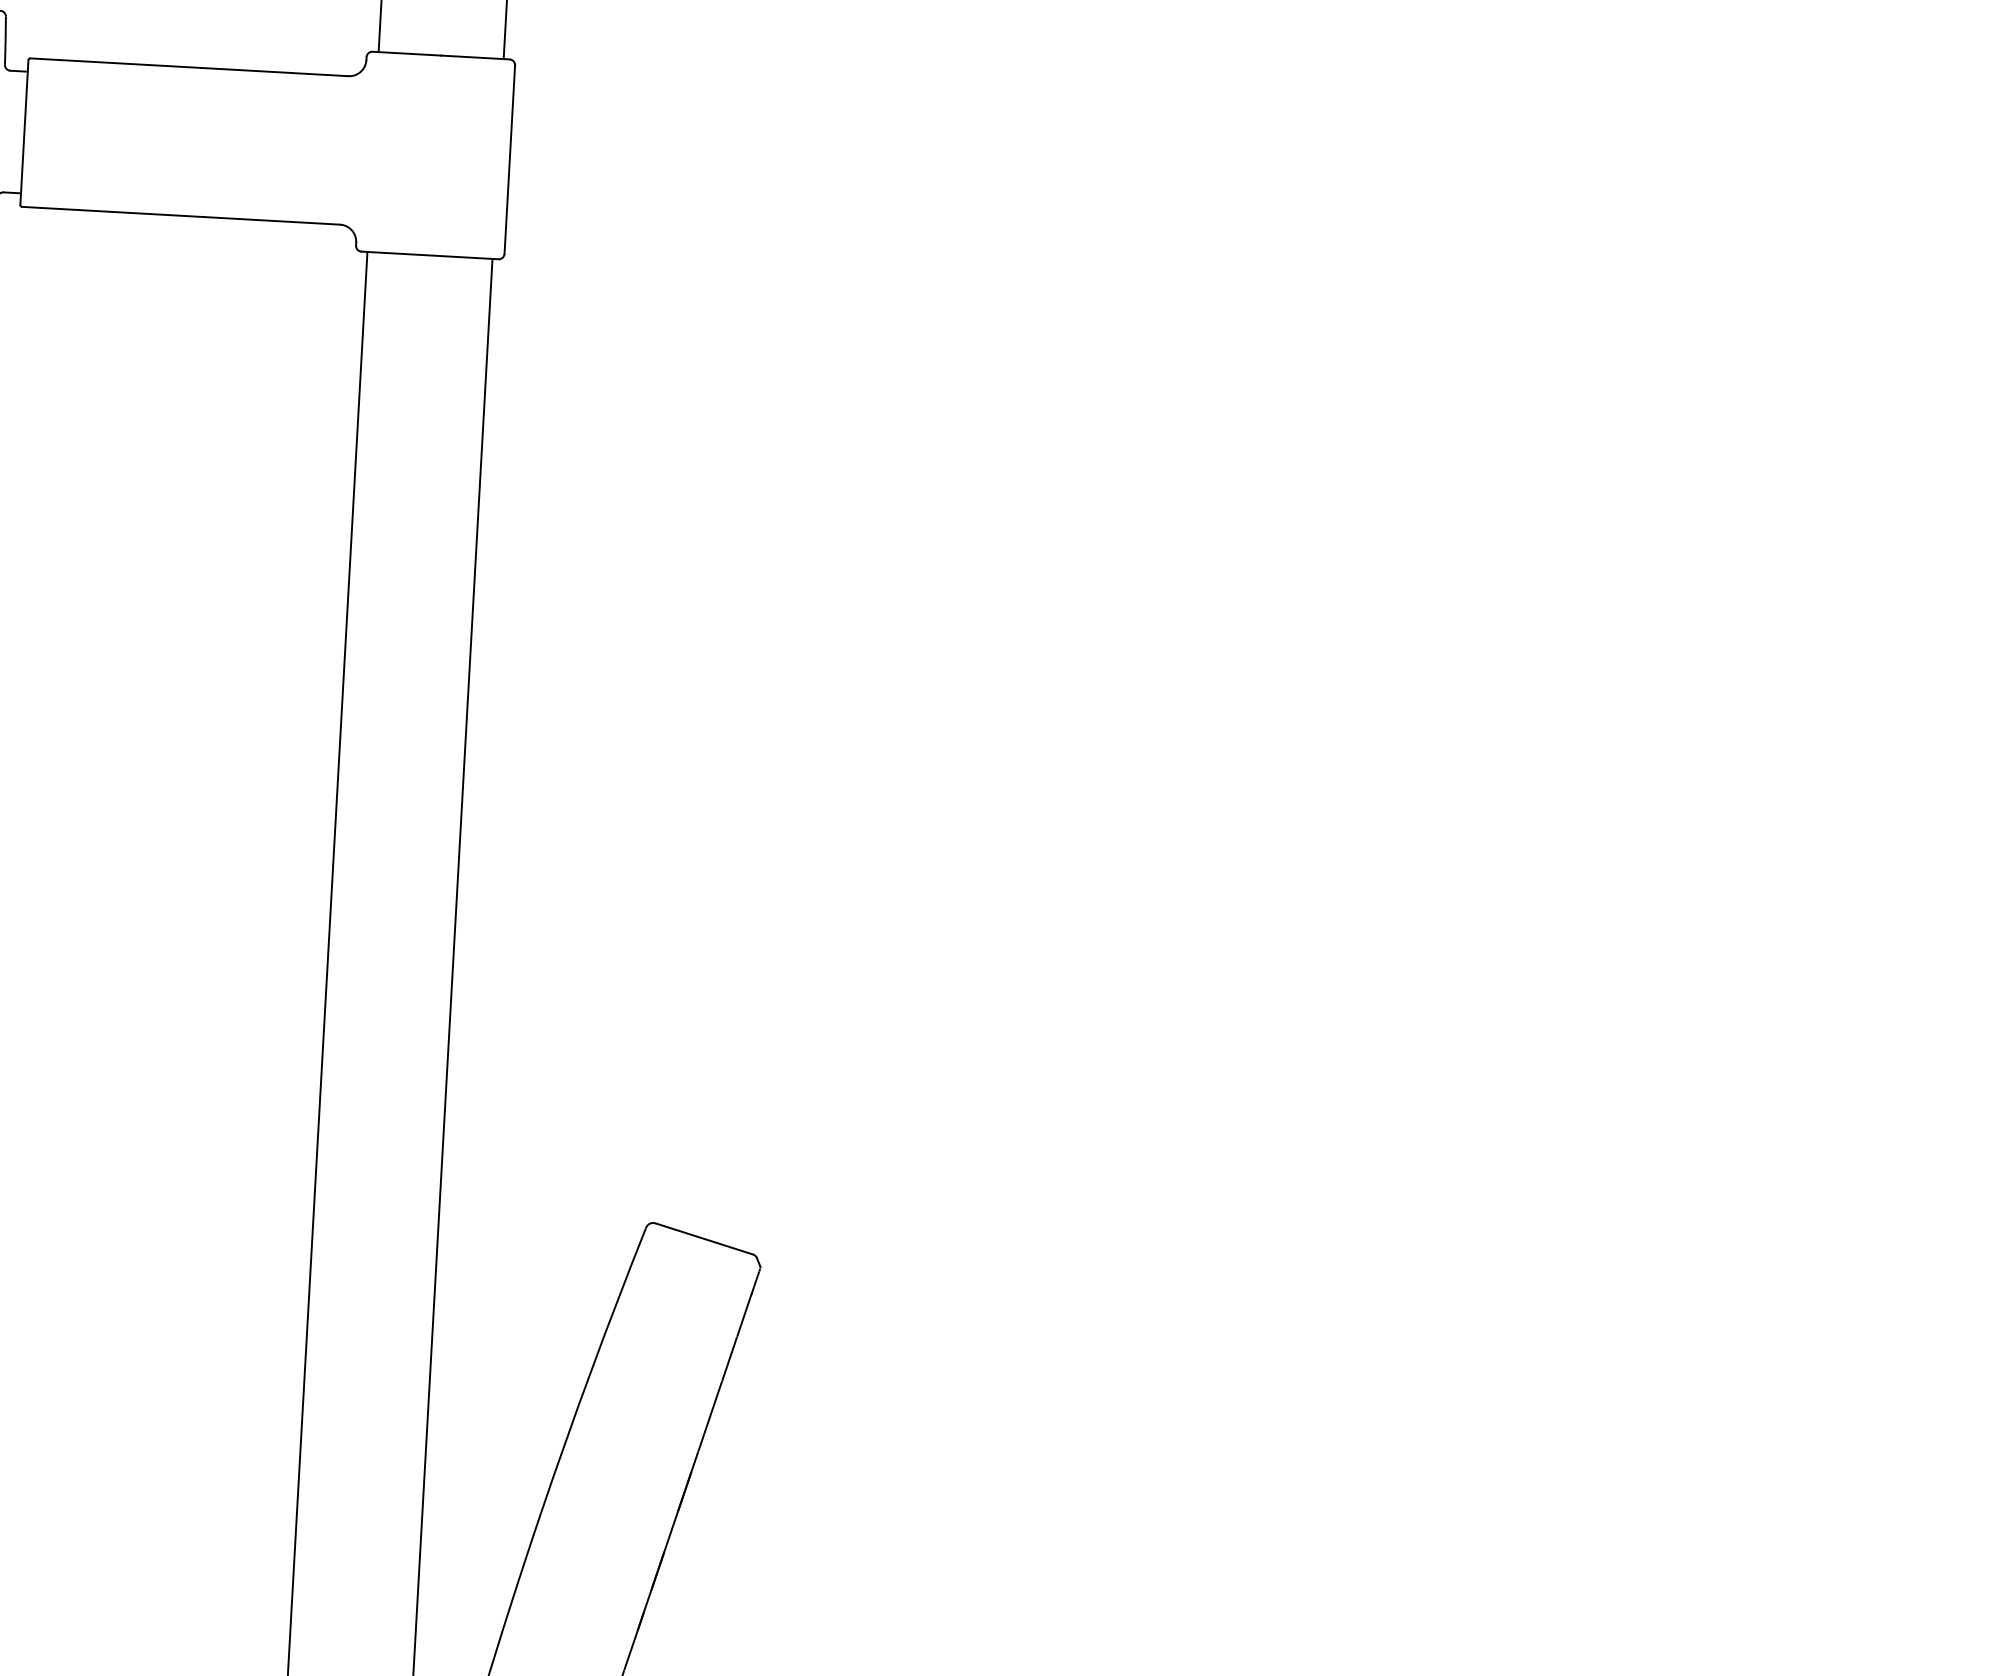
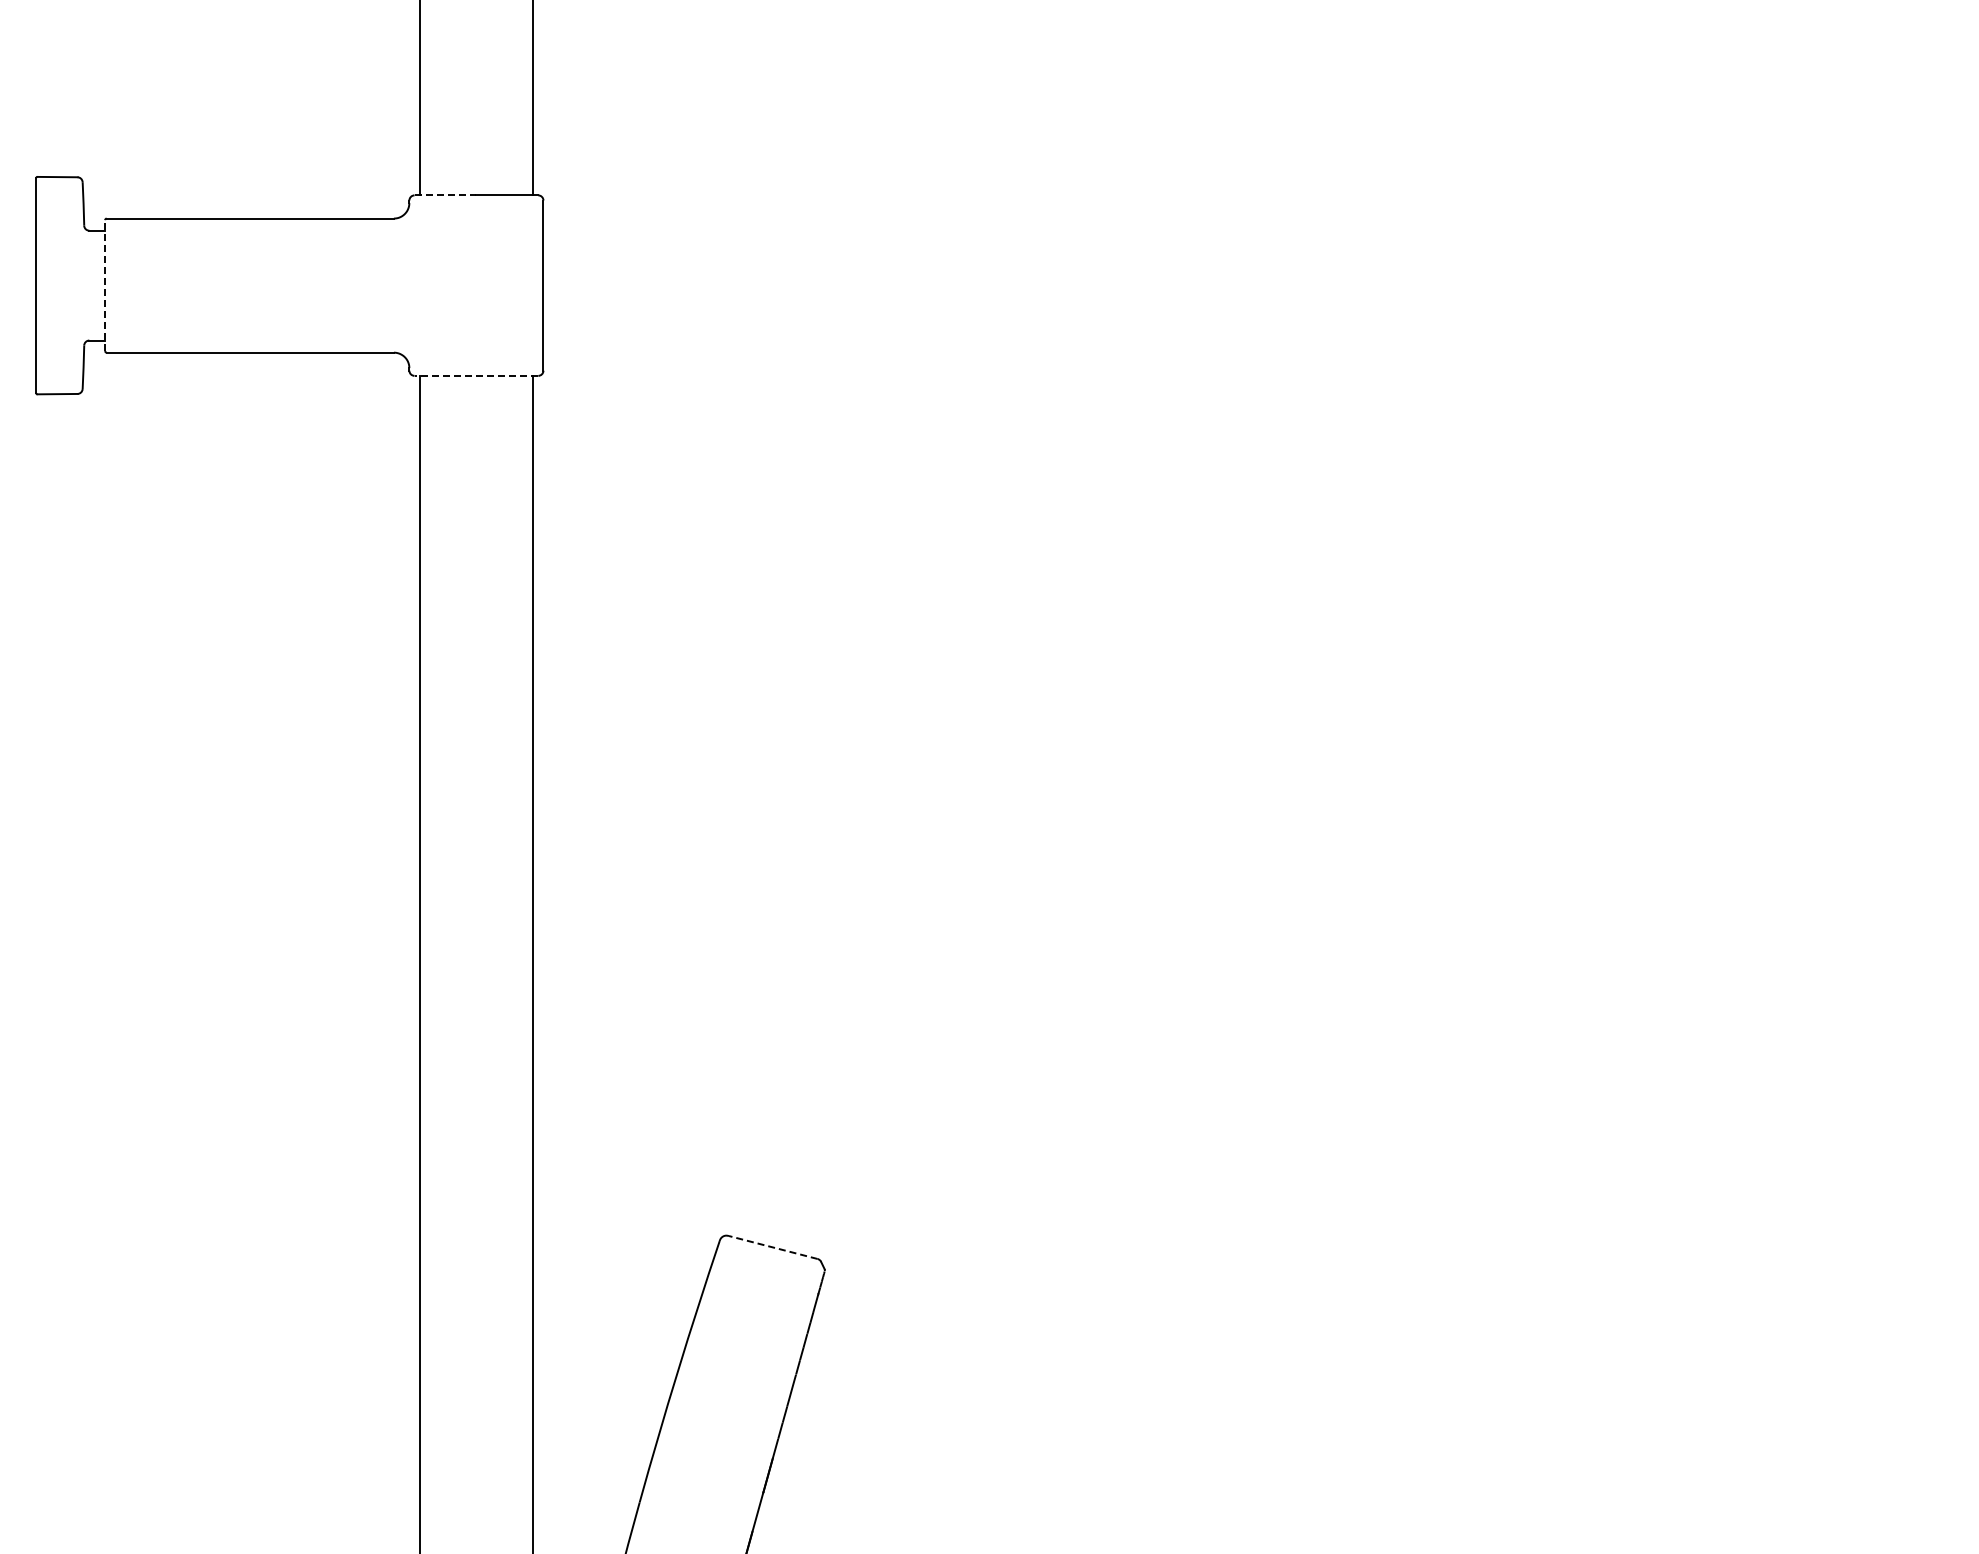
line: (406, 53) -> (445, 195), solid -> dashed
line: (24, 132) -> (105, 285), solid -> dashed
line: (430, 255) -> (476, 375), solid -> dashed
line: (704, 1239) -> (773, 1247), solid -> dashed

